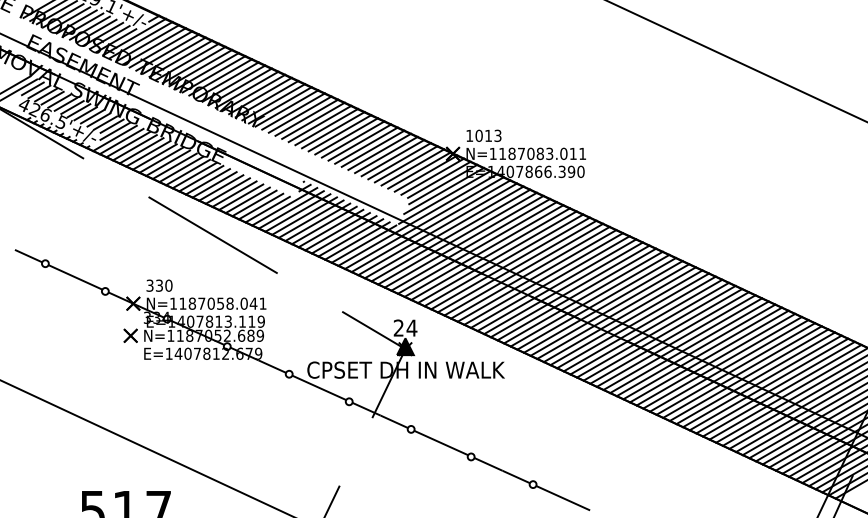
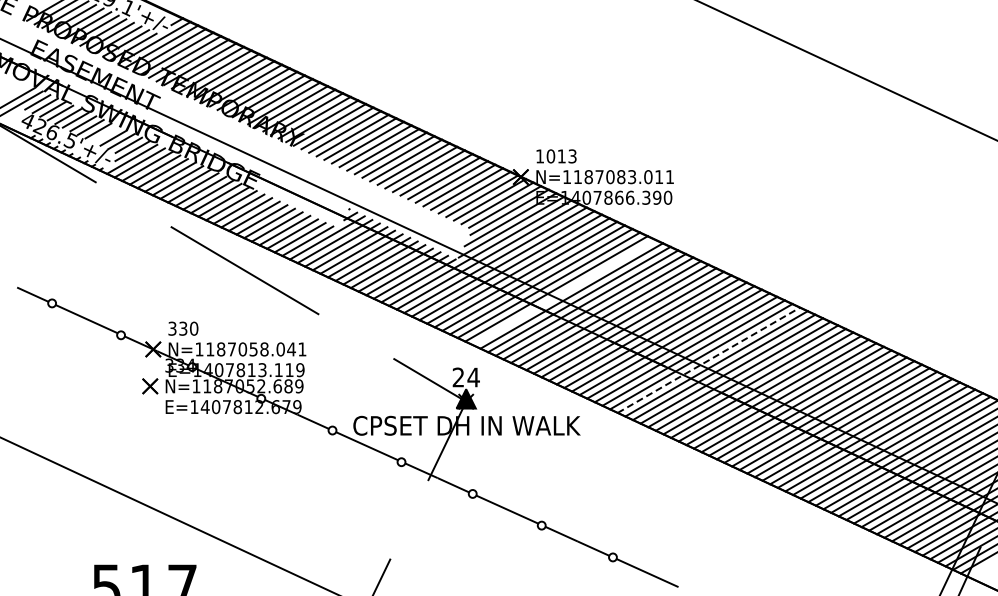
line: (92, 116) -> (106, 134), removed
line: (490, 254) -> (563, 292), removed
line: (617, 312) -> (709, 359), solid -> dashed

